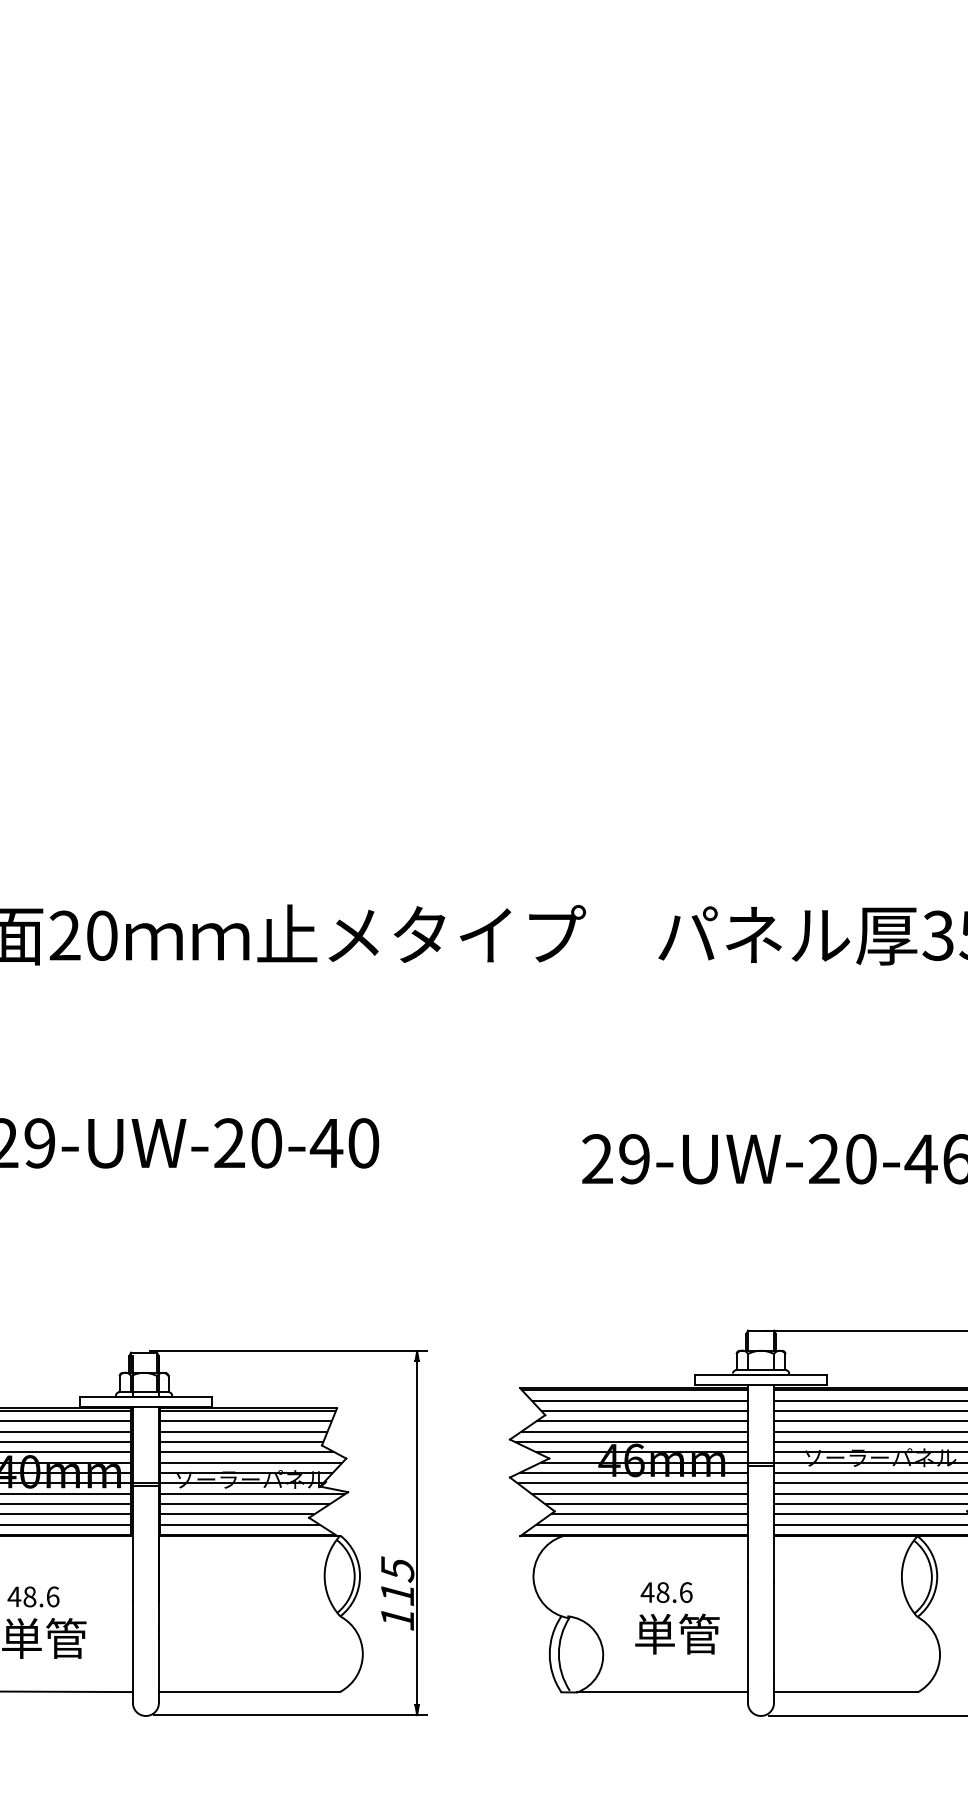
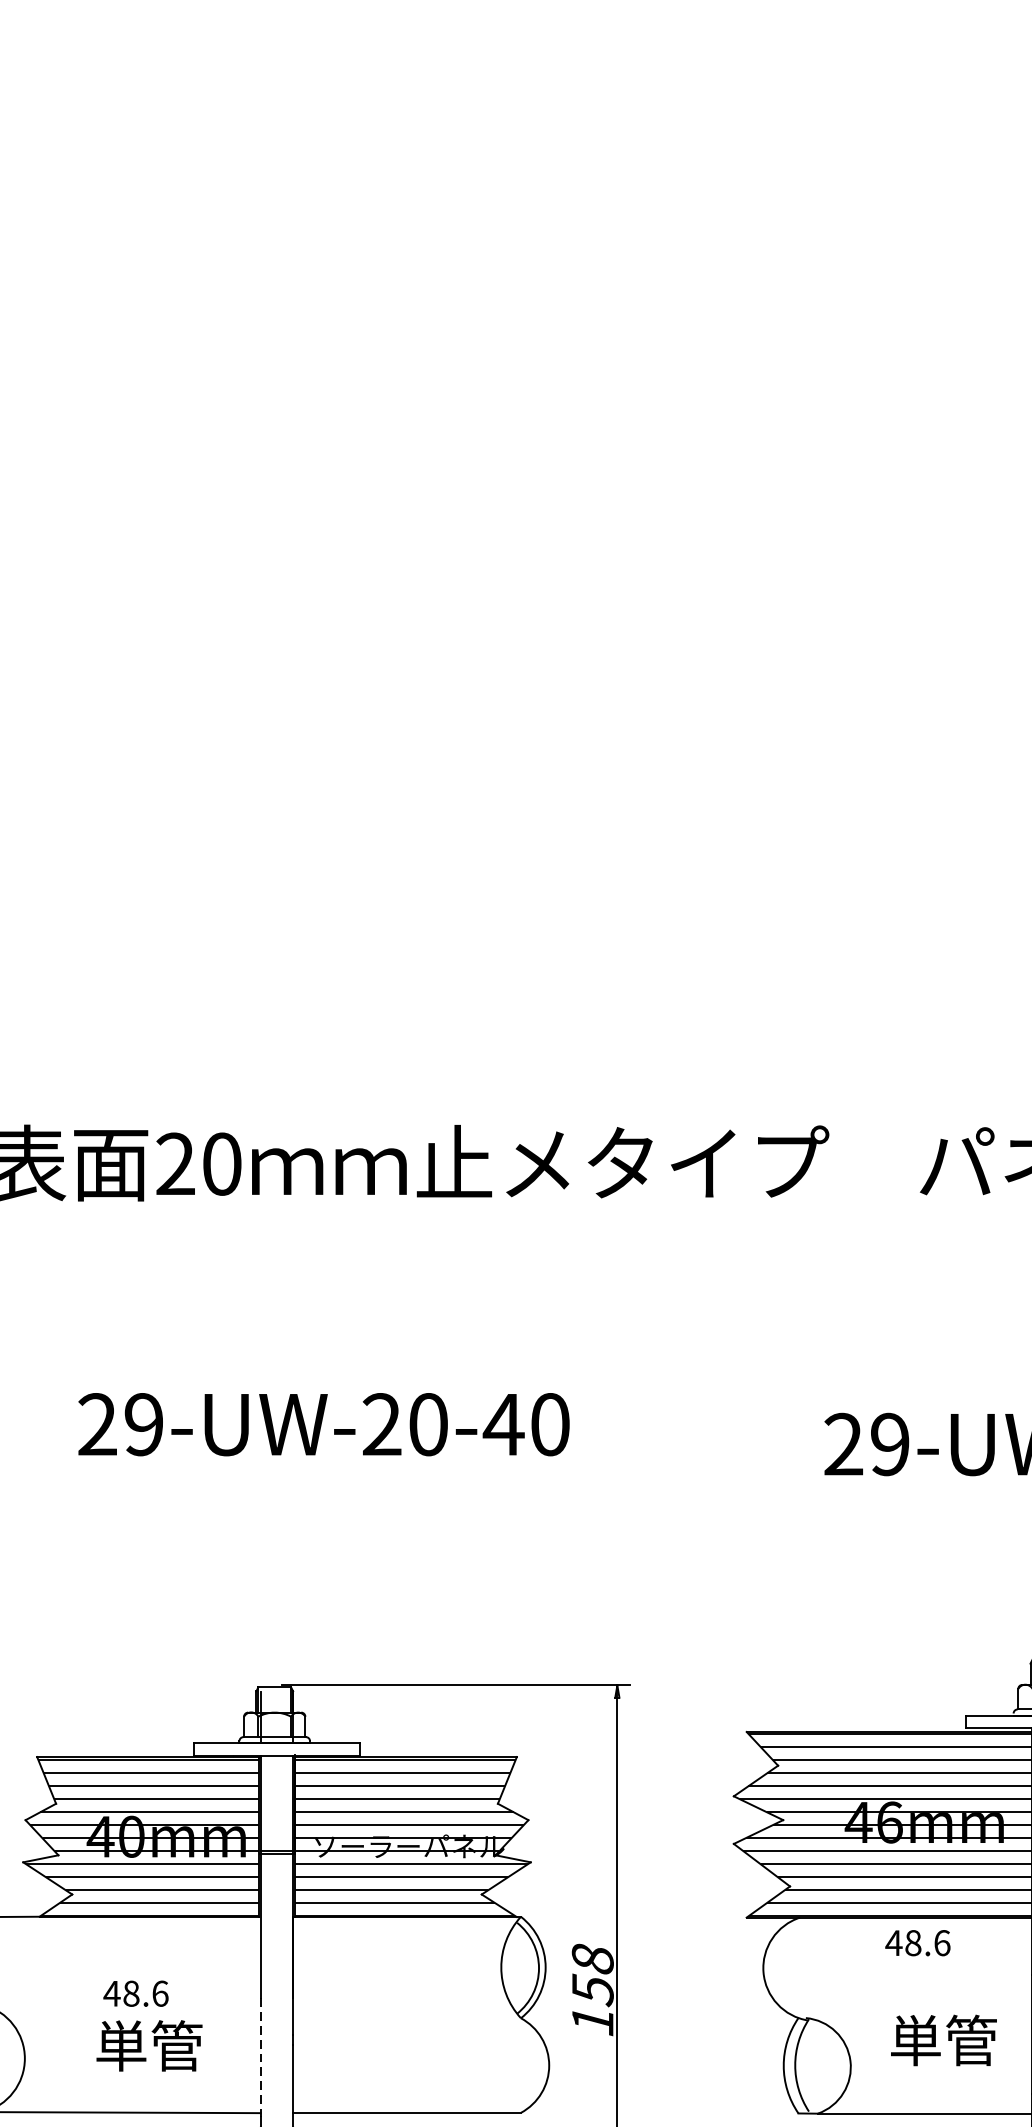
text: (397, 1581) -> (592, 1974), 115 -> 158
text: (666, 1592) -> (917, 1943), moved
line: (132, 1648) -> (260, 2058), solid -> dashed

